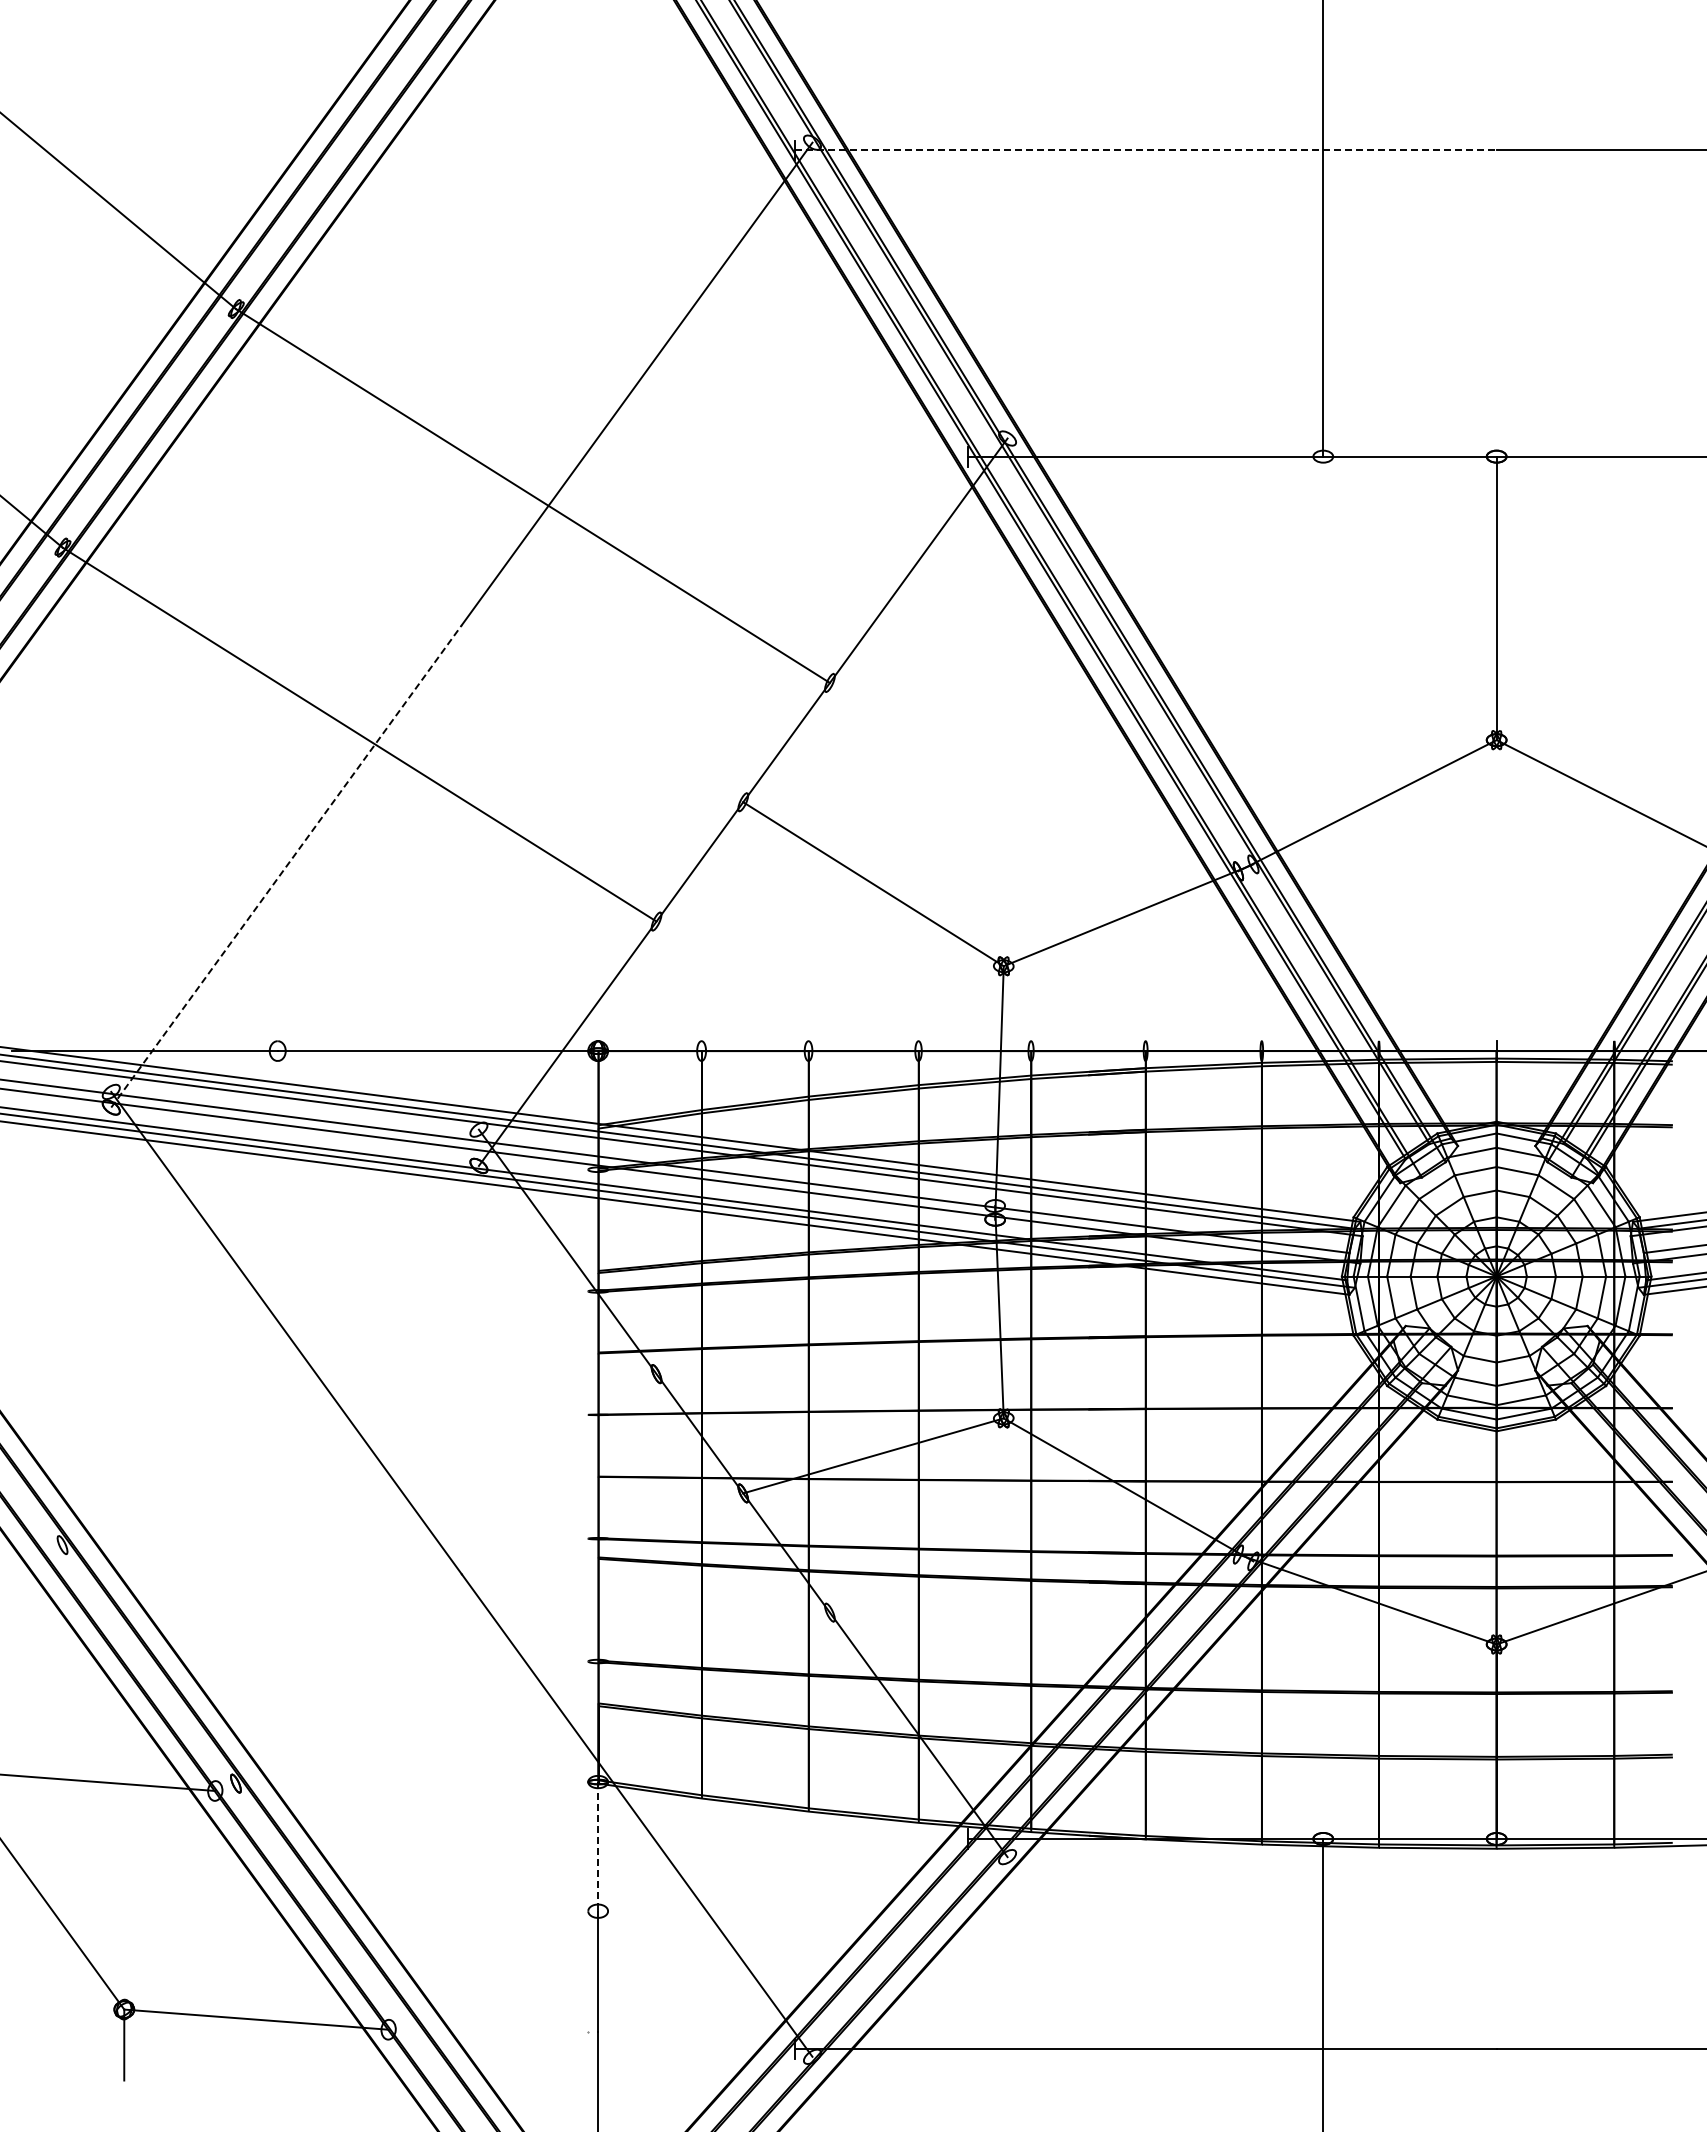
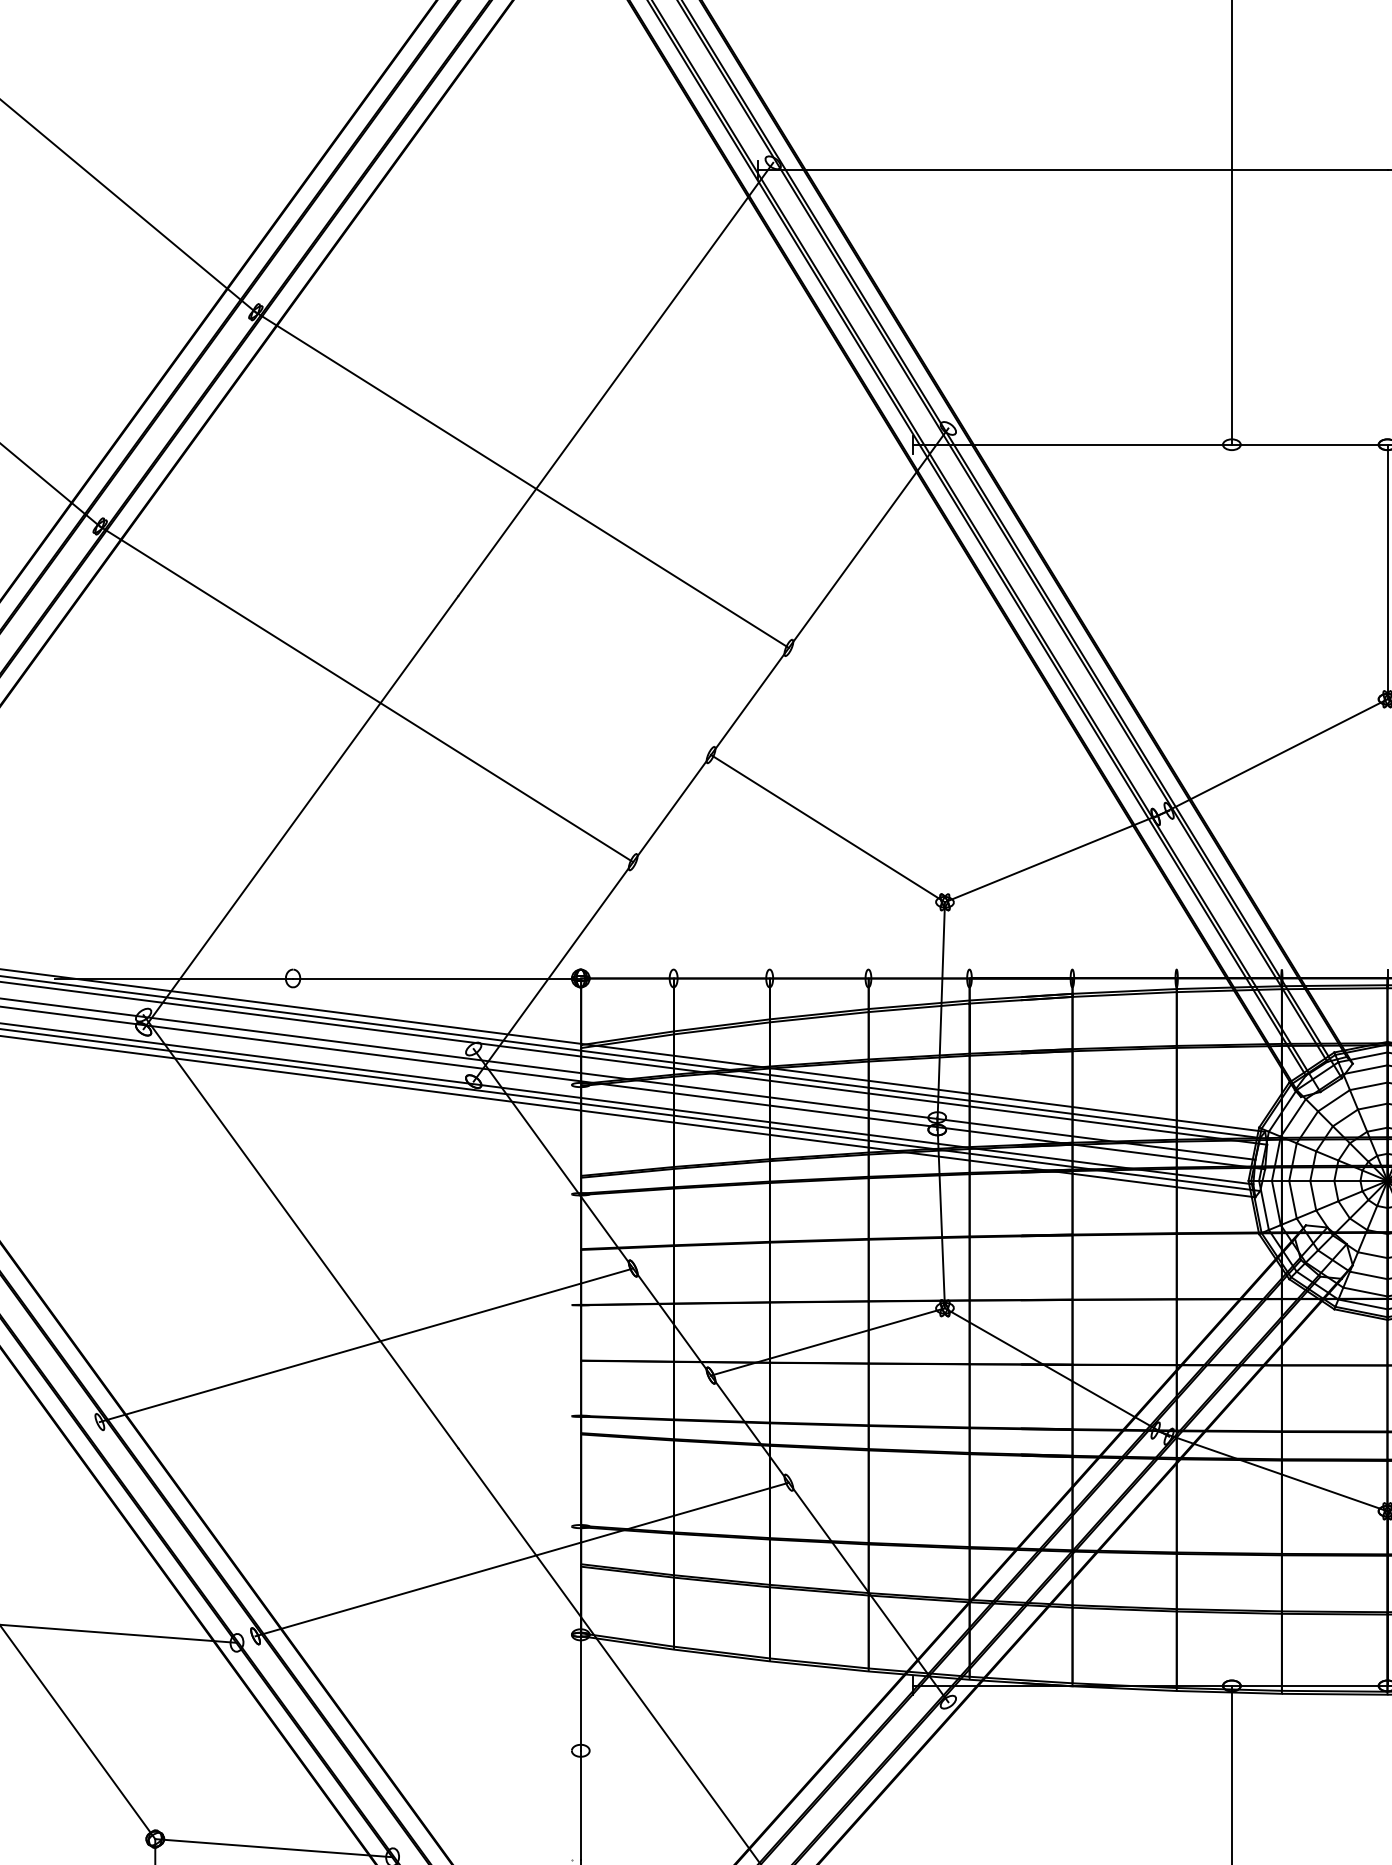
line: (1146, 150) -> (1073, 169), dashed -> solid
line: (286, 865) -> (300, 811), dashed -> solid
line: (359, 1459) -> (366, 1345), added
line: (532, 1697) -> (521, 1558), added
line: (598, 1846) -> (581, 1692), dashed -> solid

